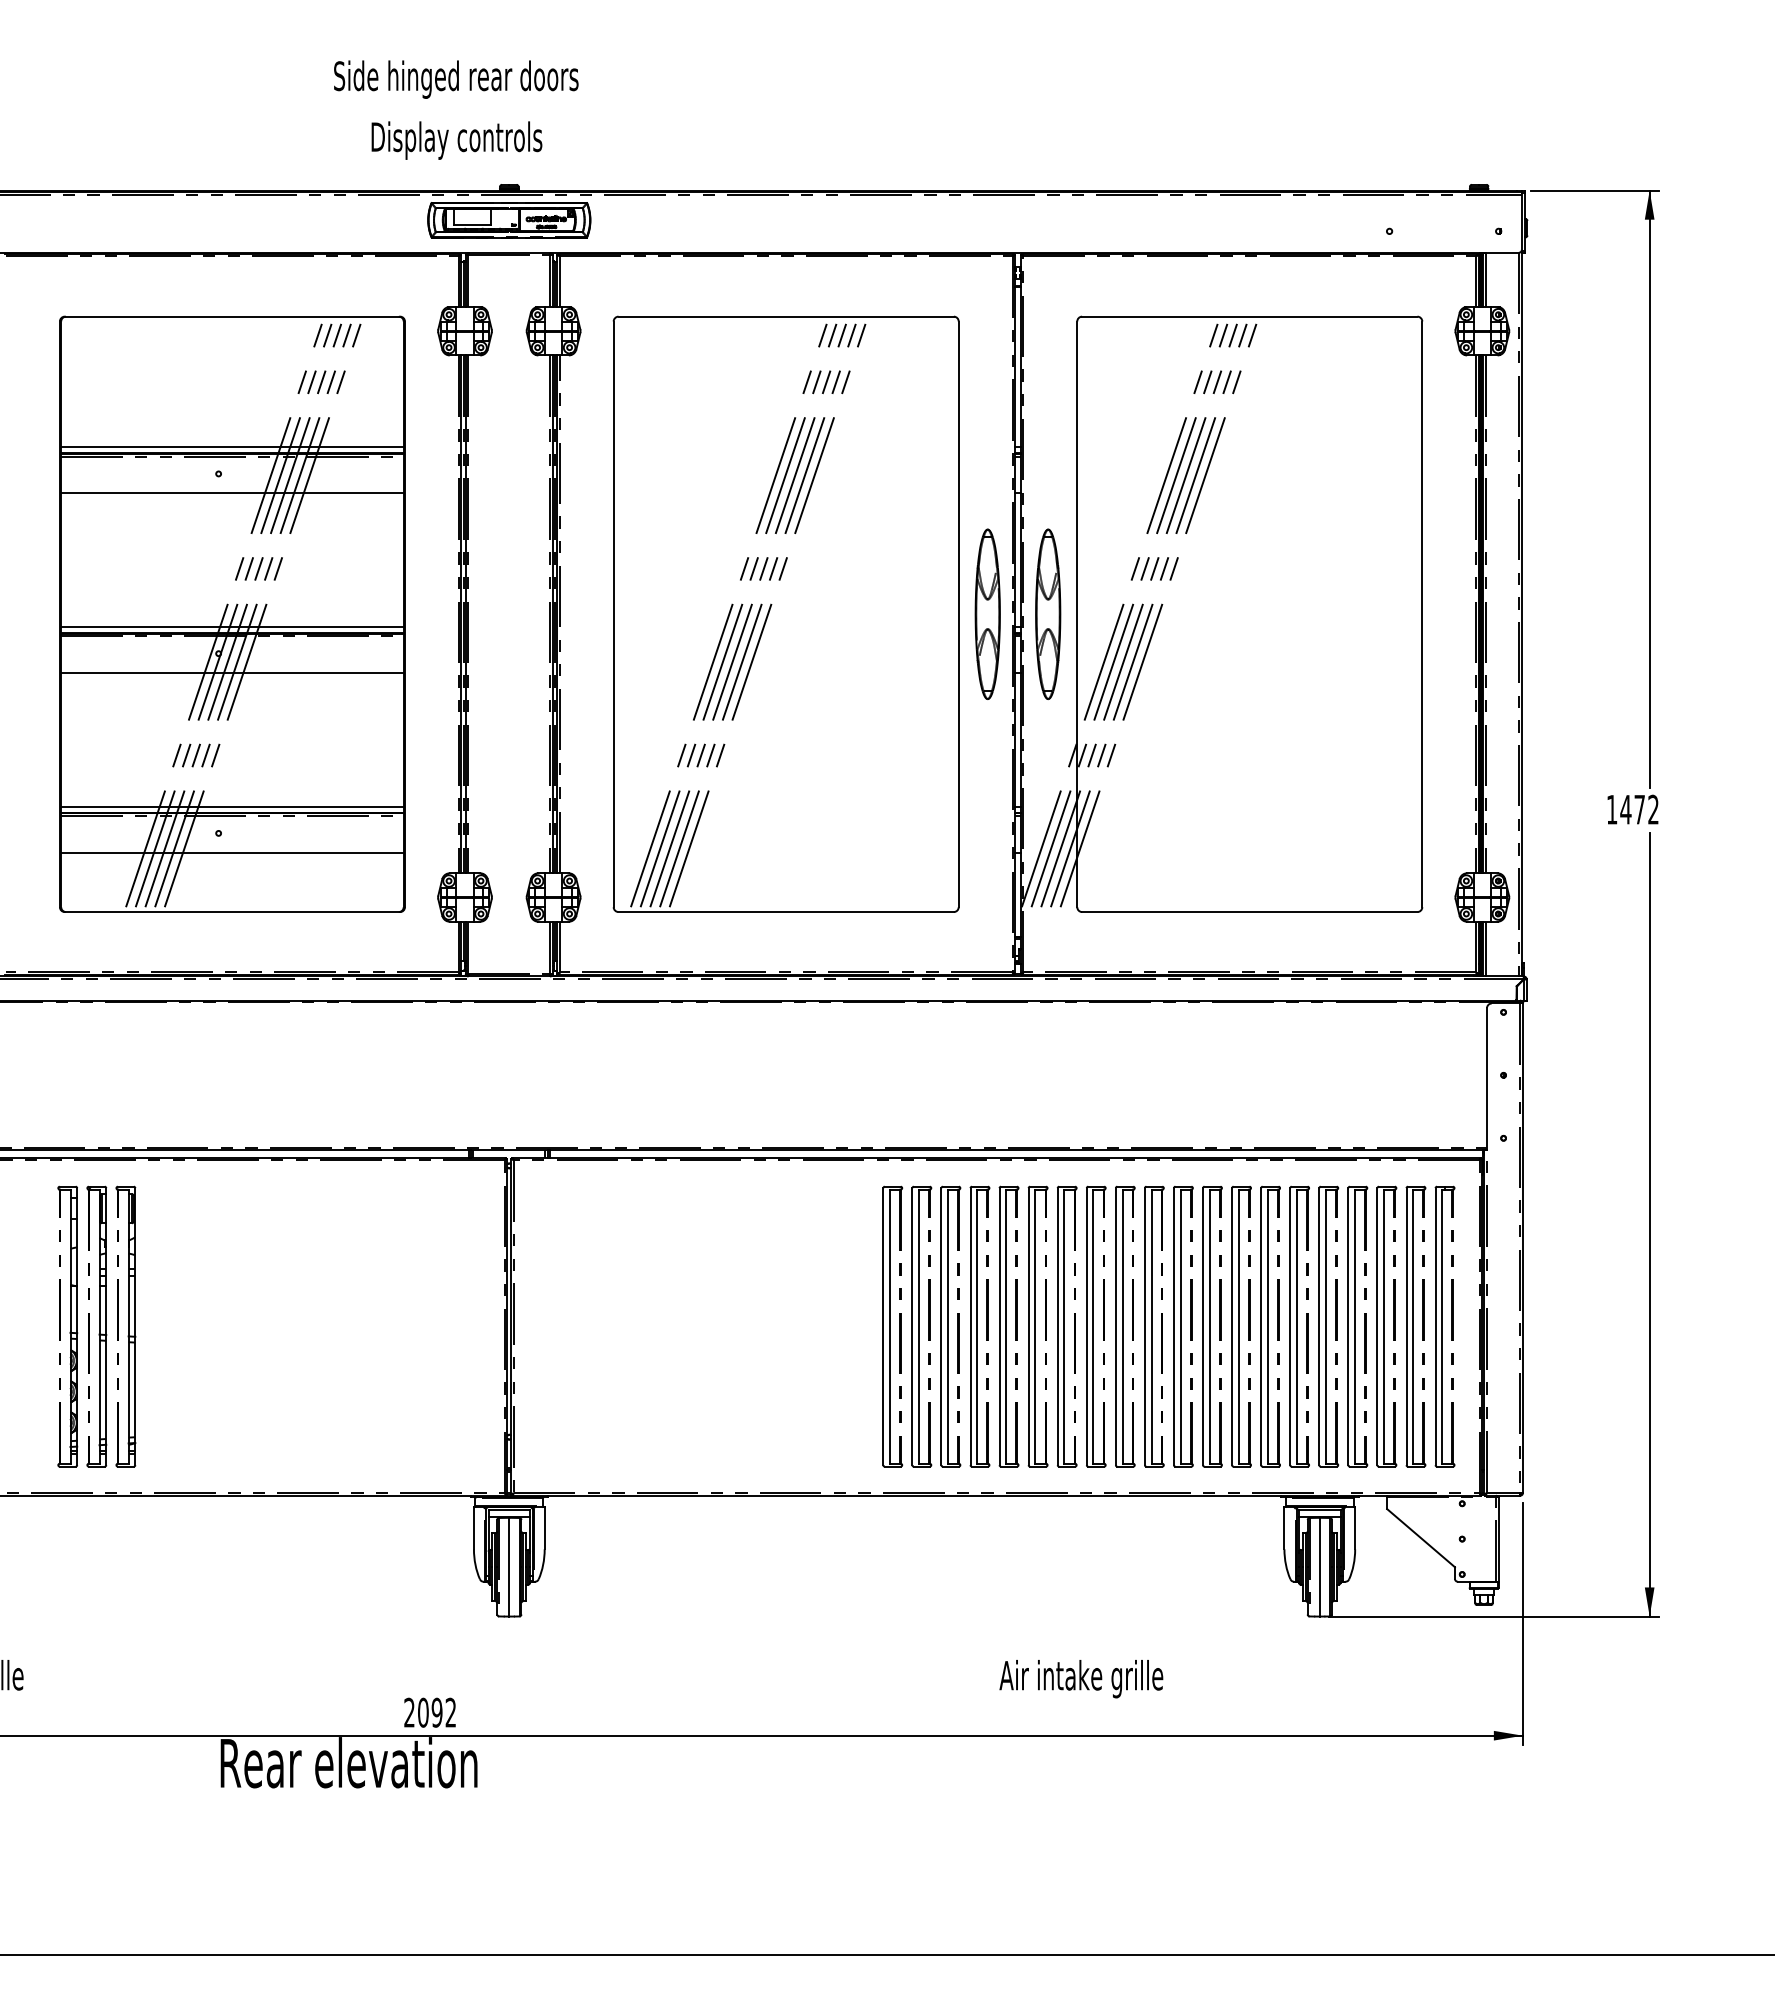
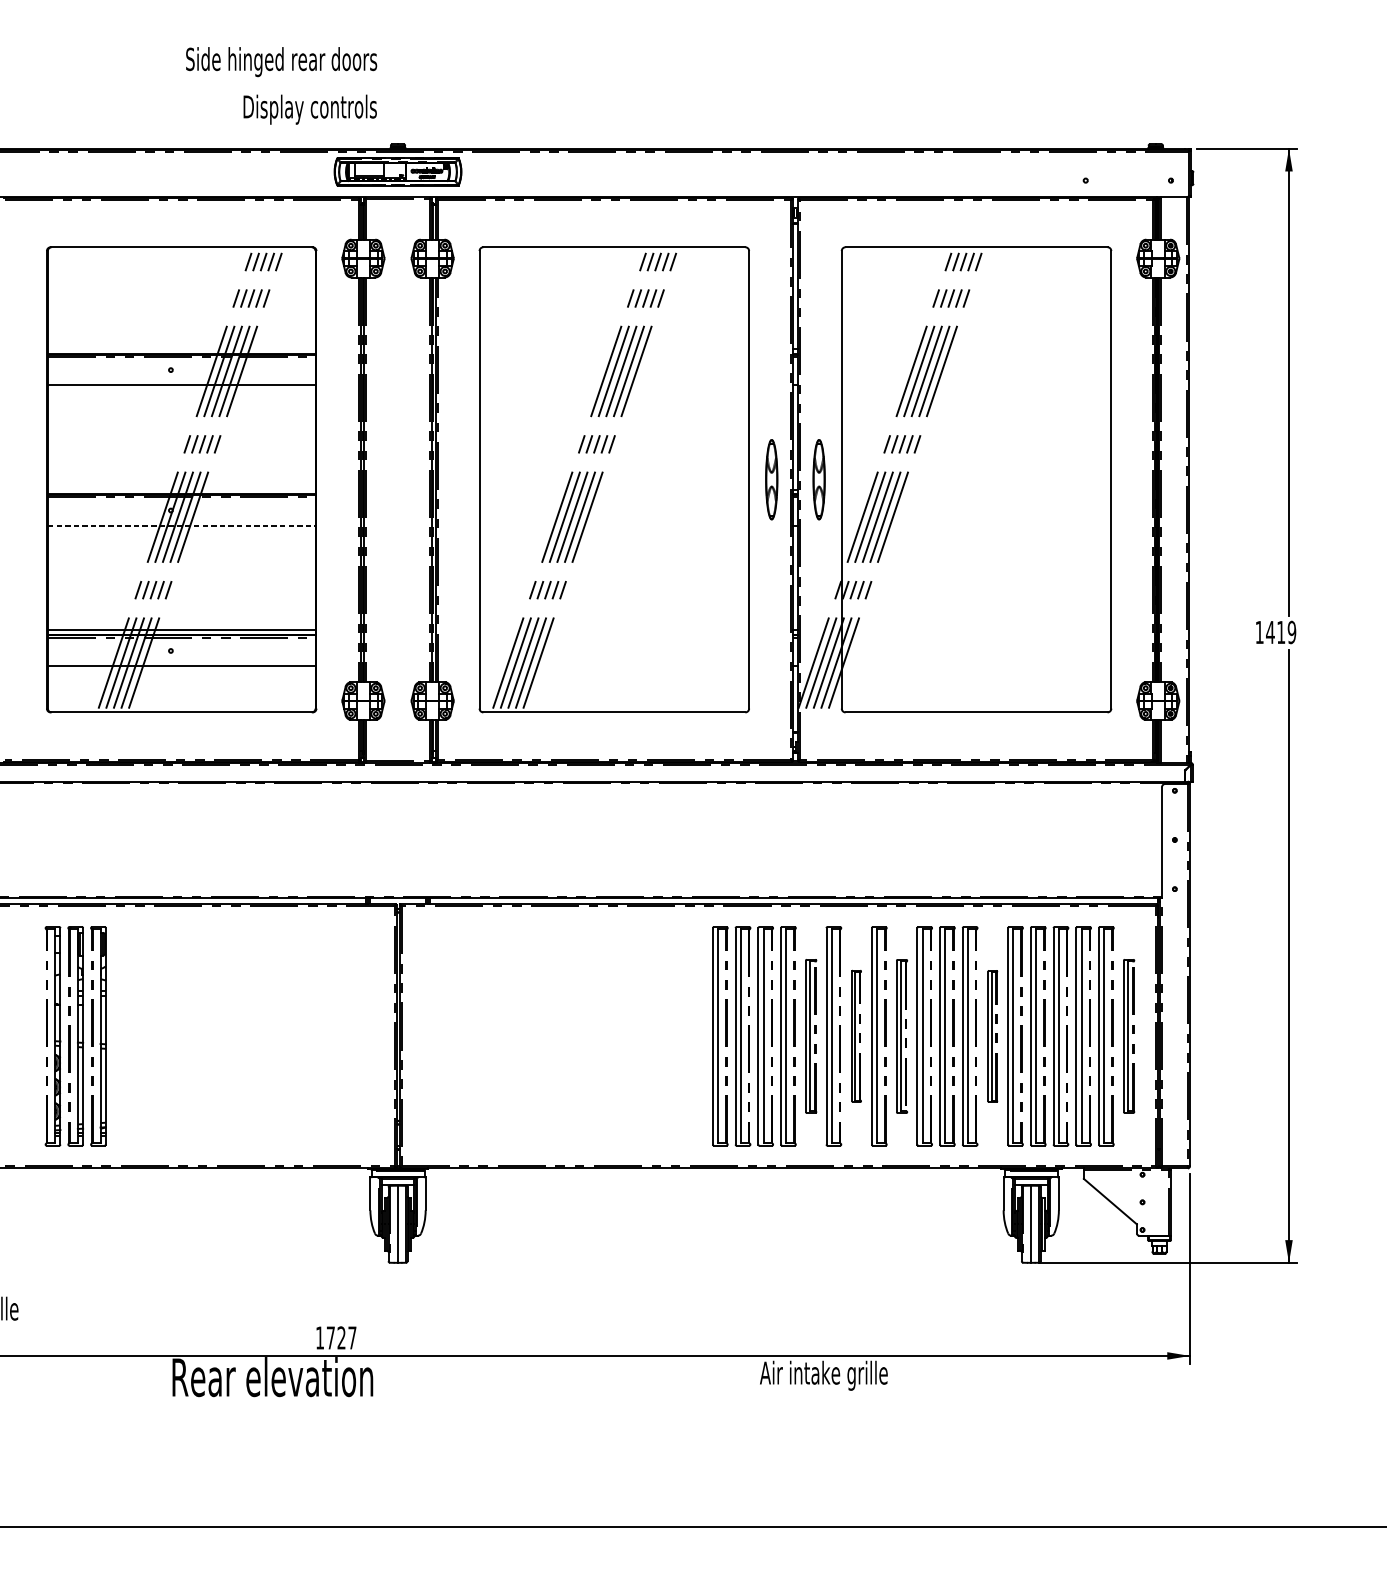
text: (456, 79) -> (281, 61), moved
text: (456, 140) -> (309, 109), moved
line: (232, 447) -> (181, 349), removed
part: (987, 613) -> (771, 479), size x0.6
part: (1048, 613) -> (819, 479), size x0.6
line: (232, 627) -> (181, 490), removed
line: (232, 673) -> (181, 526), solid -> dashed
text: (1646, 809) -> (1286, 632), 1472 -> 1419
part: (892, 1326) -> (697, 1036), removed
part: (1037, 1326) -> (810, 1036), size x0.7
part: (1096, 1326) -> (856, 1036), size x0.6
part: (1154, 1326) -> (902, 1036), size x0.7
part: (1270, 1326) -> (992, 1036), size x0.6
part: (1444, 1326) -> (1128, 1036), size x0.7
text: (1081, 1679) -> (823, 1376), moved
text: (429, 1712) -> (335, 1337), 2092 -> 1727

